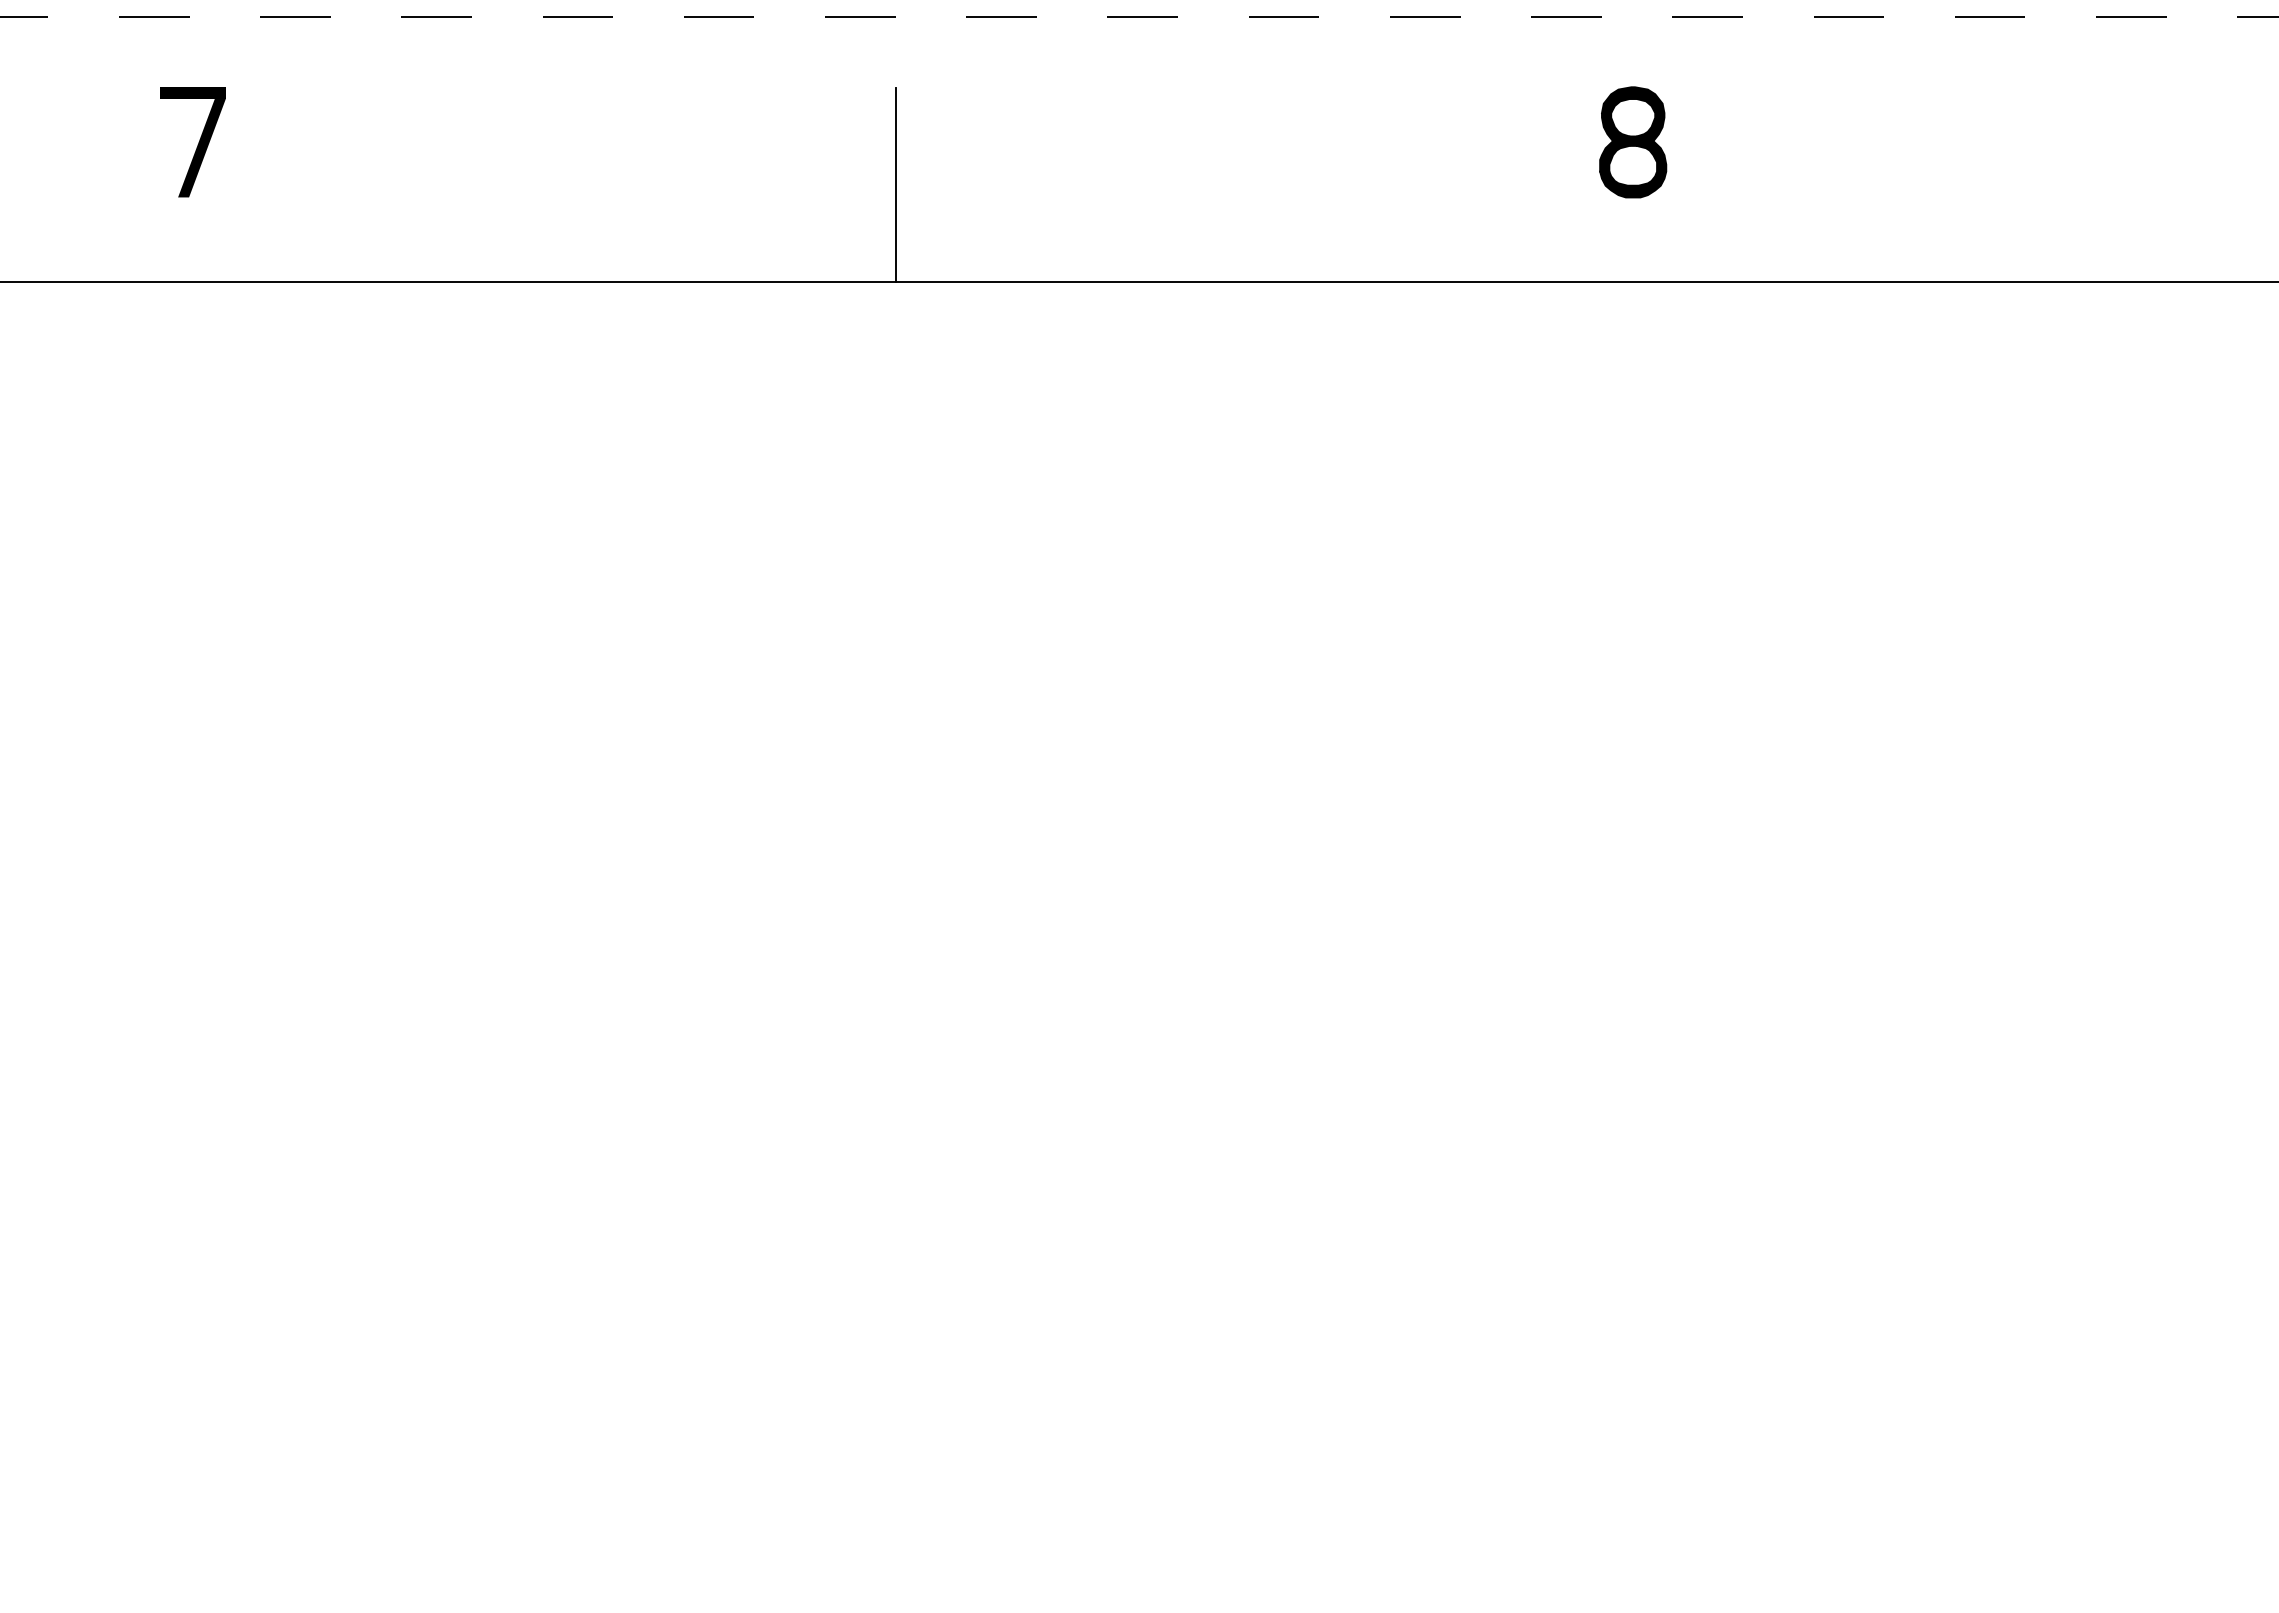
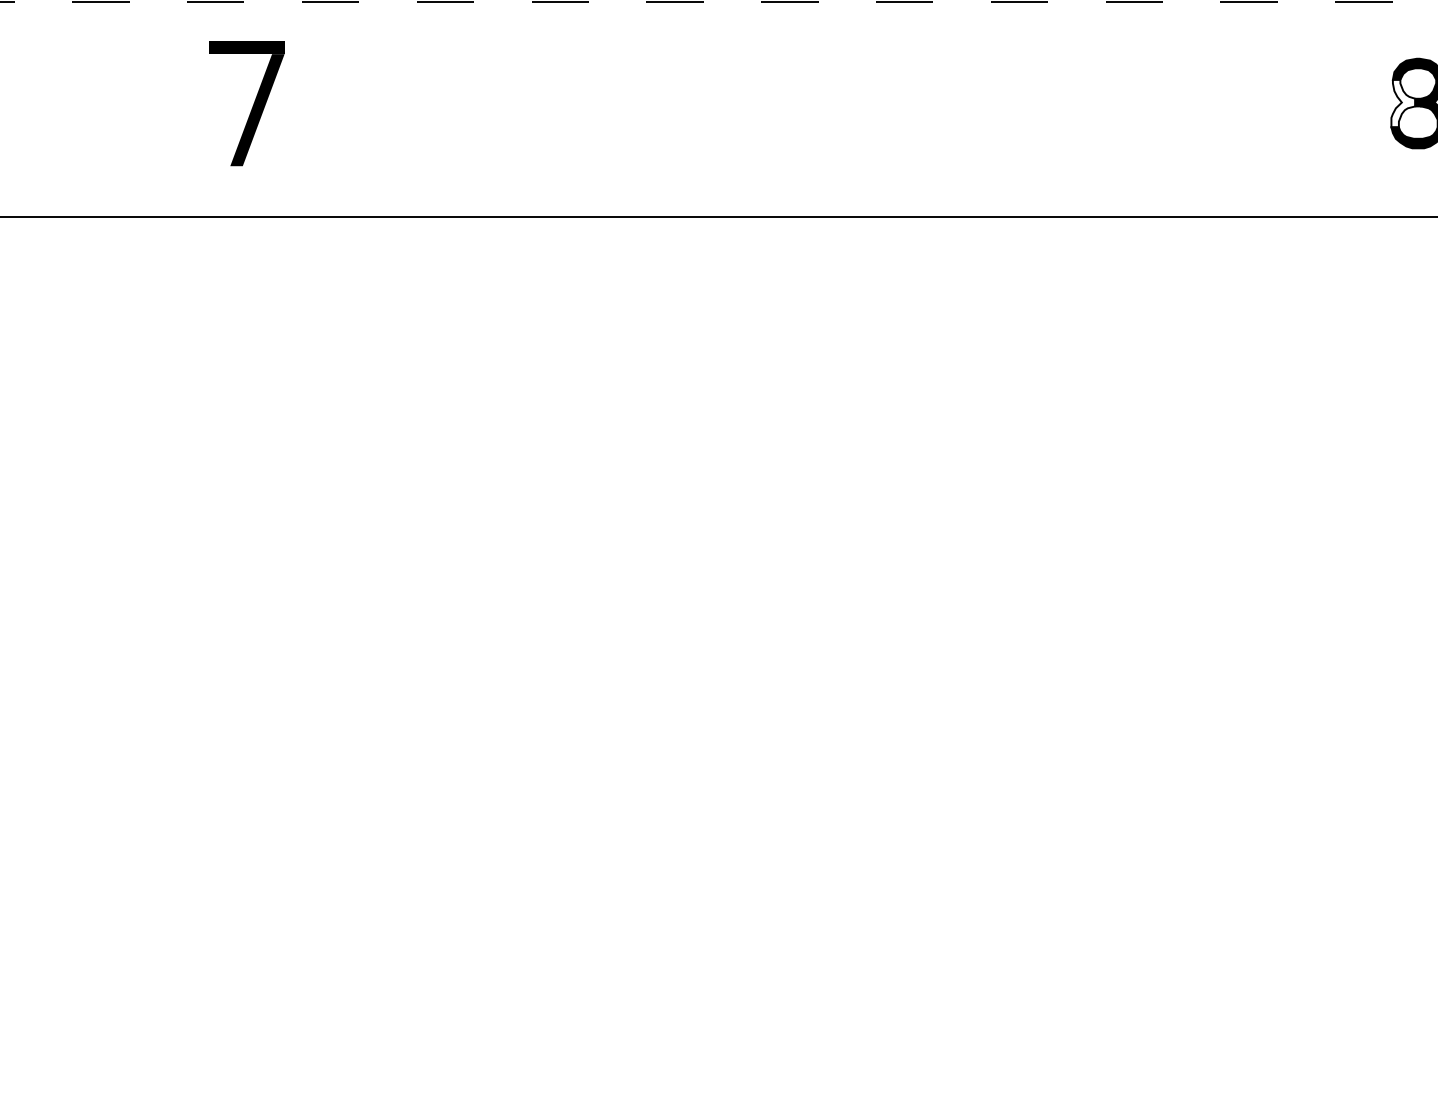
part: (192, 142) -> (246, 103), size x1.4
fill: (1614, 142) -> (1403, 103), removed
line: (895, 185) -> (818, 138), removed

